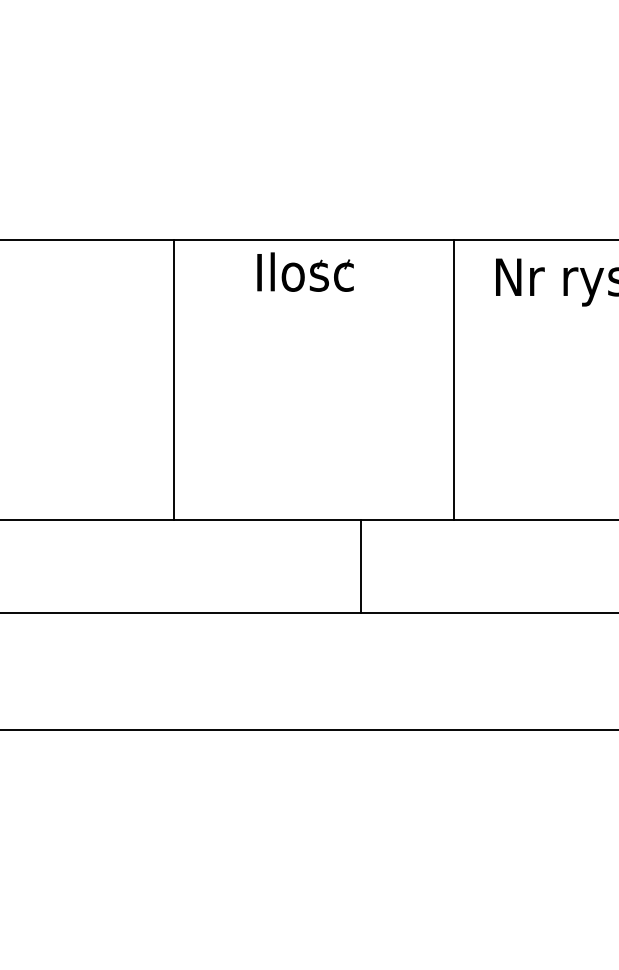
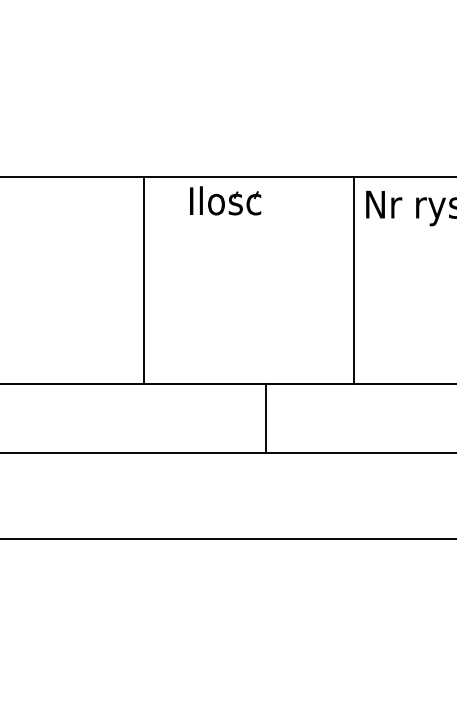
line: (174, 379) -> (144, 280), moved
line: (454, 379) -> (354, 280), moved

